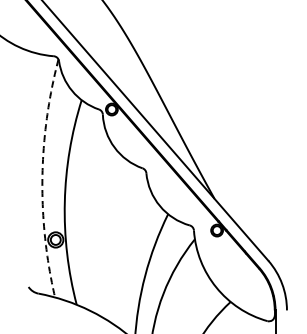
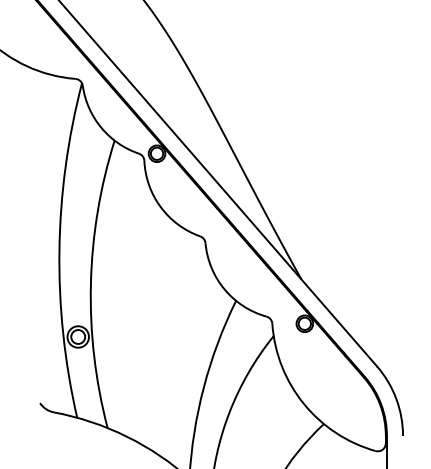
arc: (42, 178) -> (59, 250), dashed -> solid

